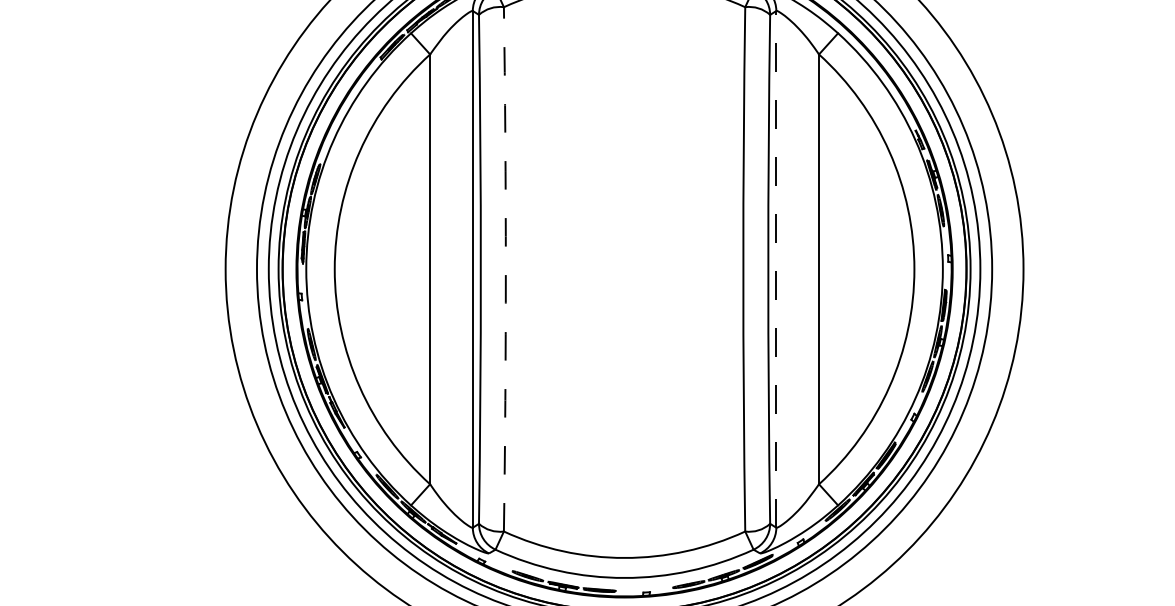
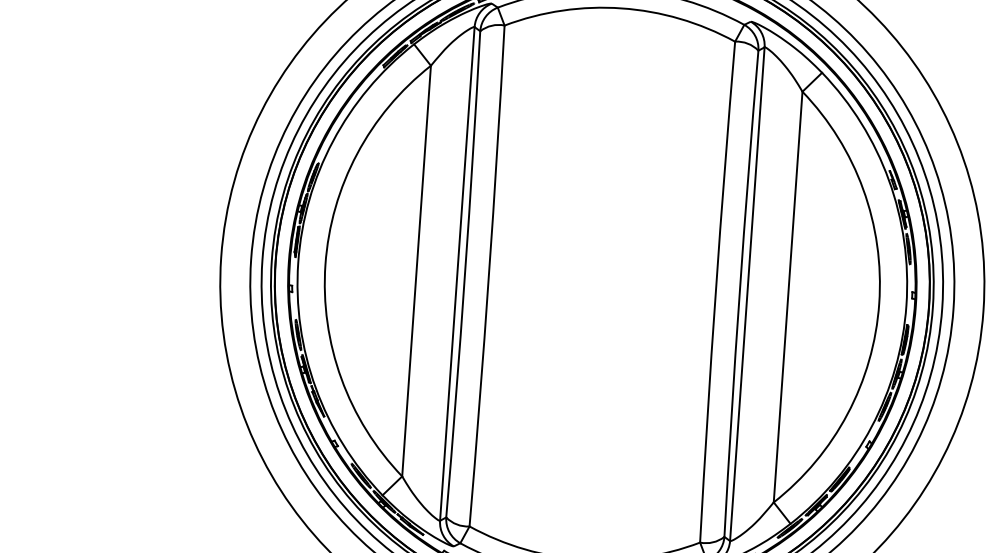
line: (776, 268) -> (747, 293), dashed -> solid
arc: (505, 269) -> (488, 276), dashed -> solid

